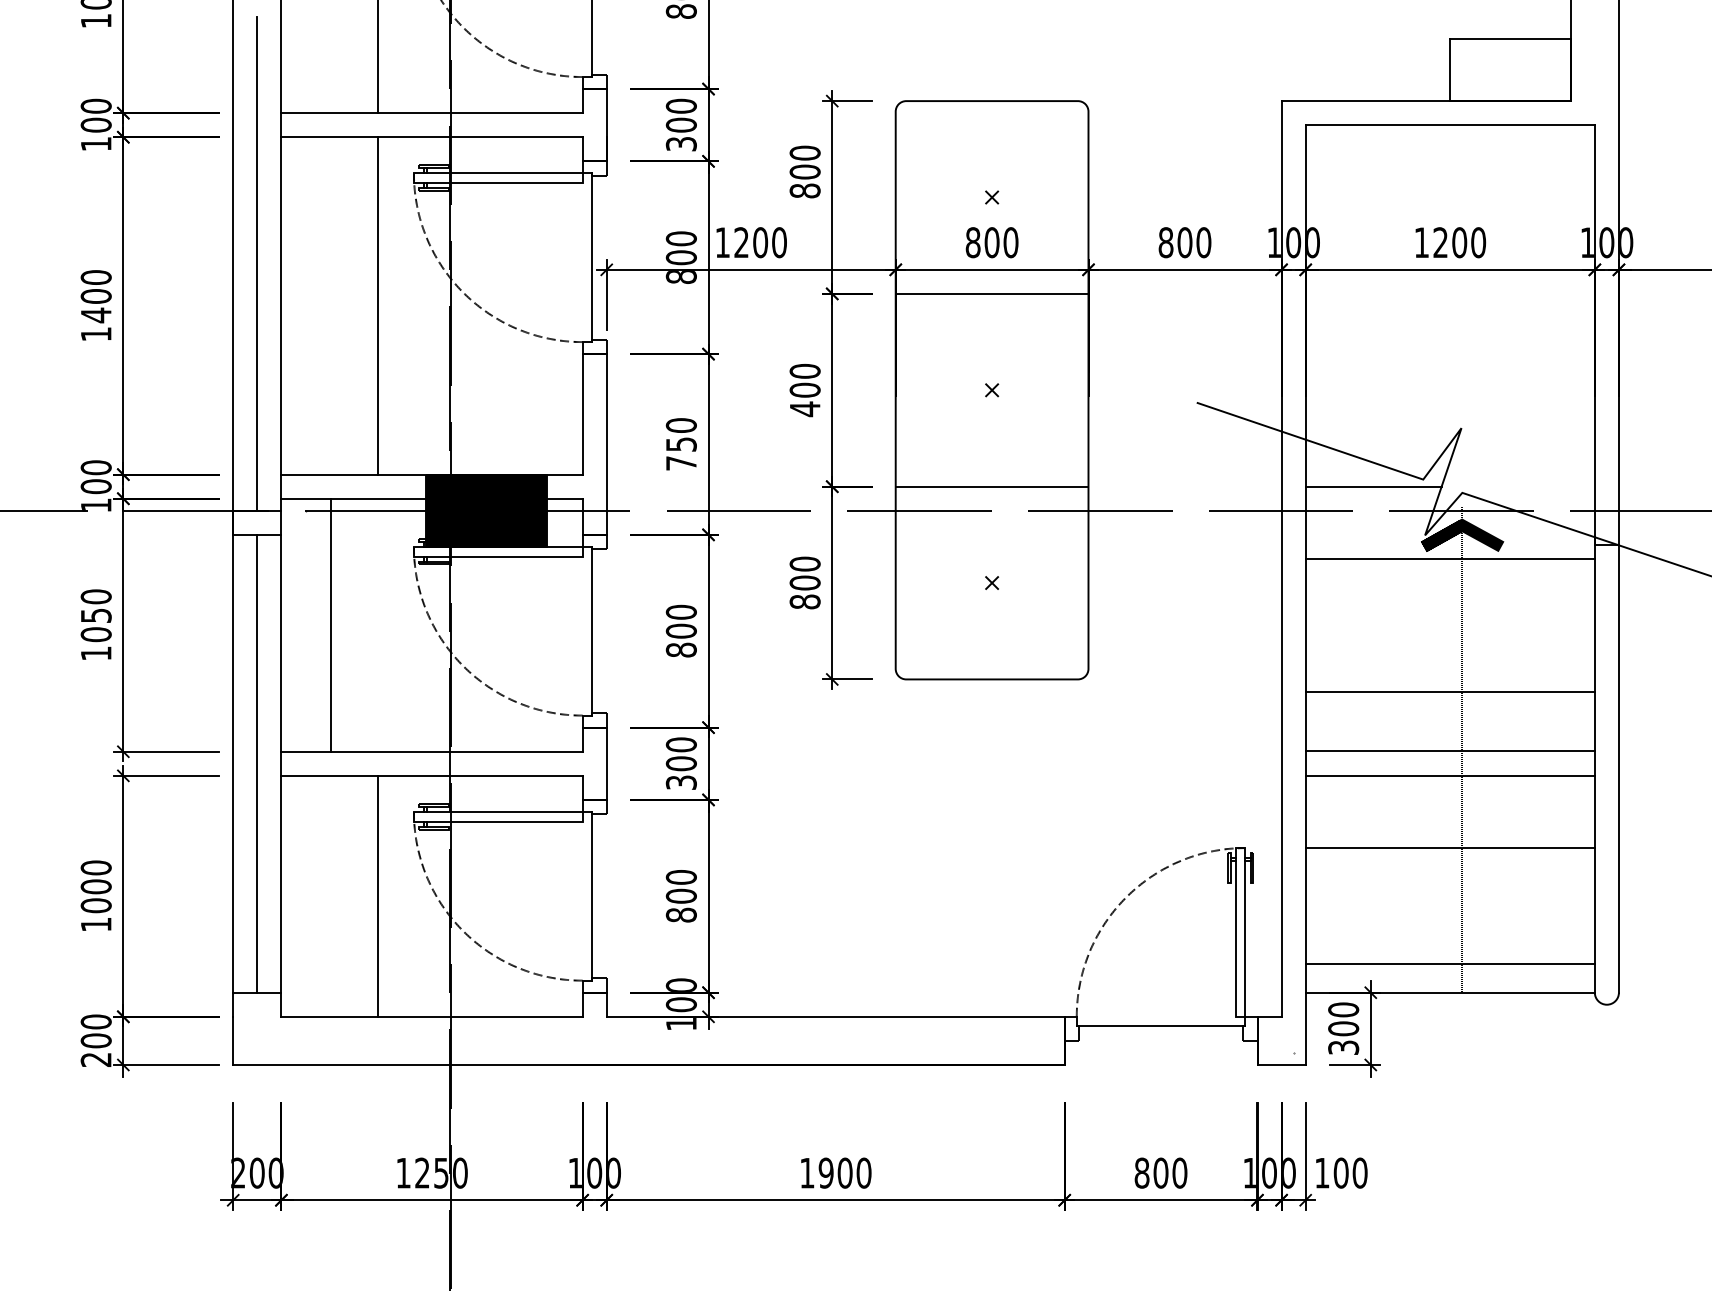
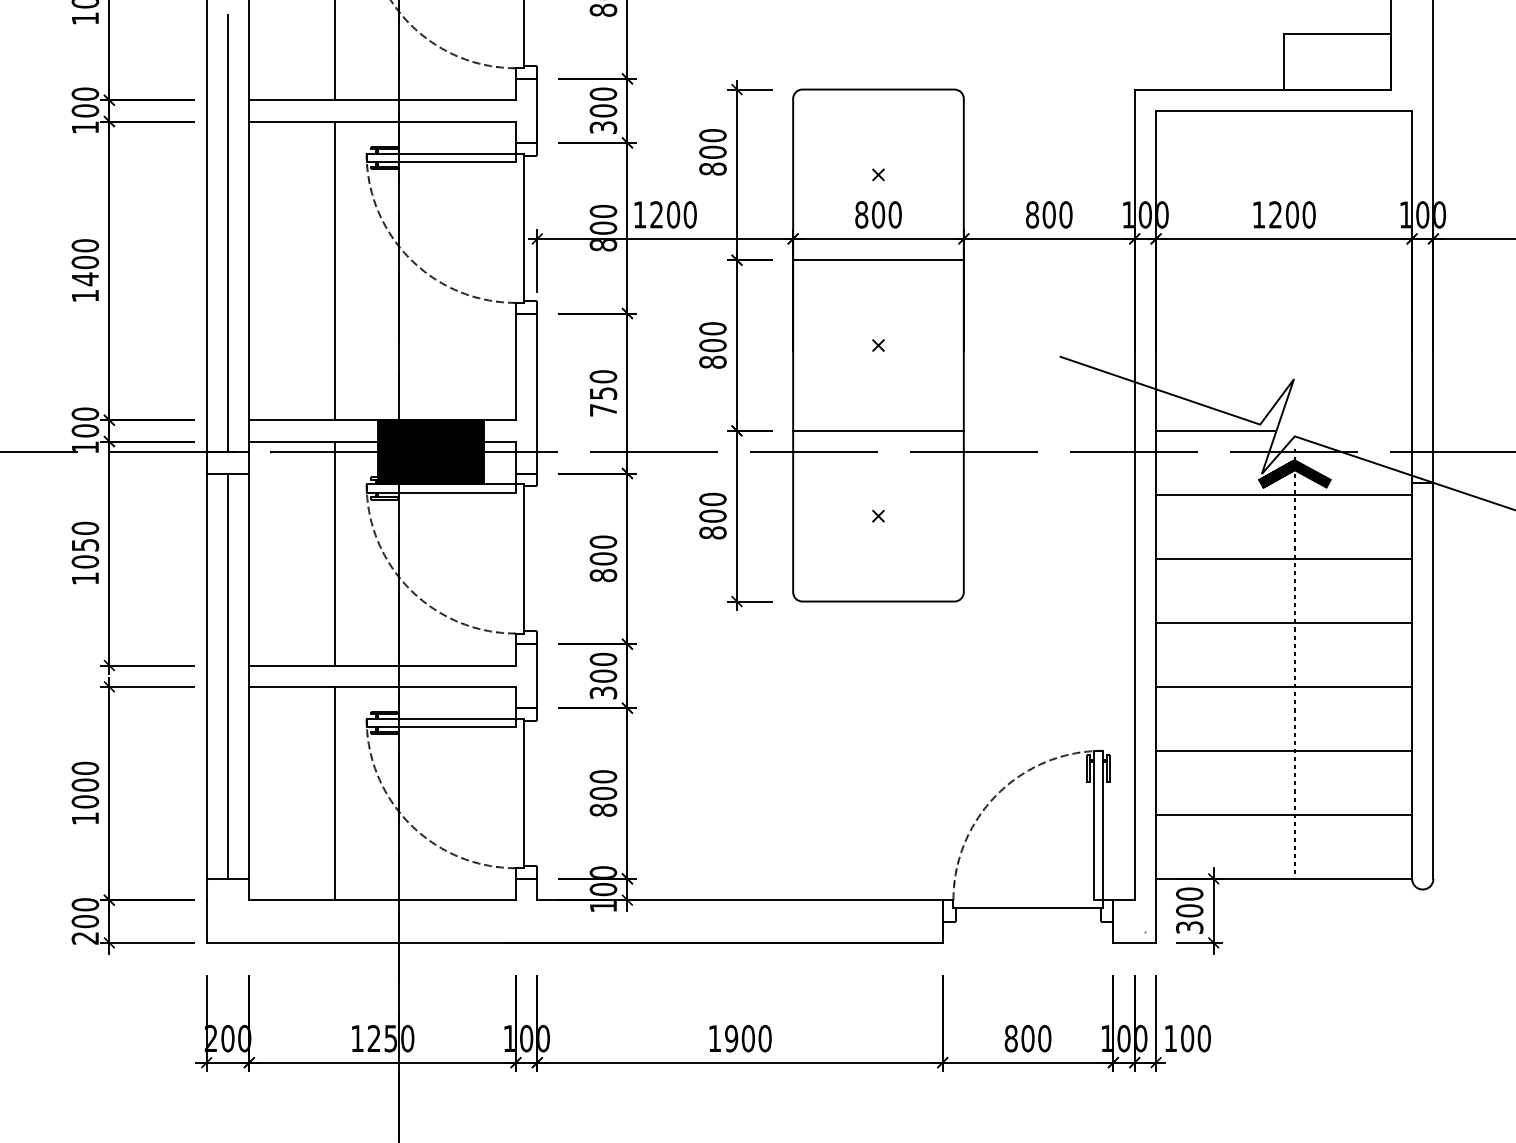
text: (804, 409) -> (712, 362), 400 -> 800
line: (330, 624) -> (334, 552), moved
line: (1449, 692) -> (1283, 559), moved
line: (1449, 750) -> (1283, 622), moved
line: (1449, 964) -> (1283, 814), moved

